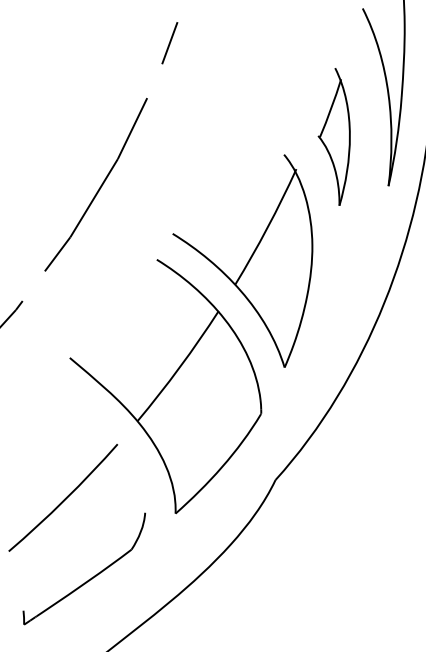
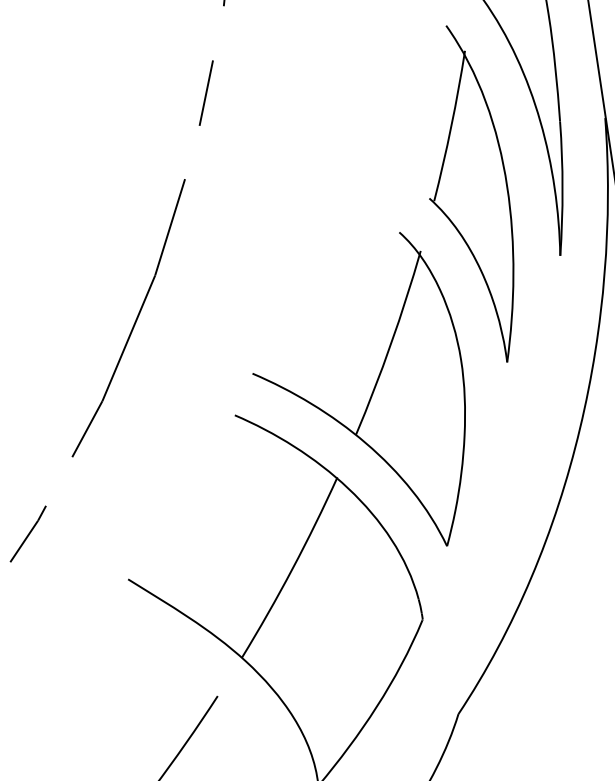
part: (334, 136) -> (469, 194), size x1.67

